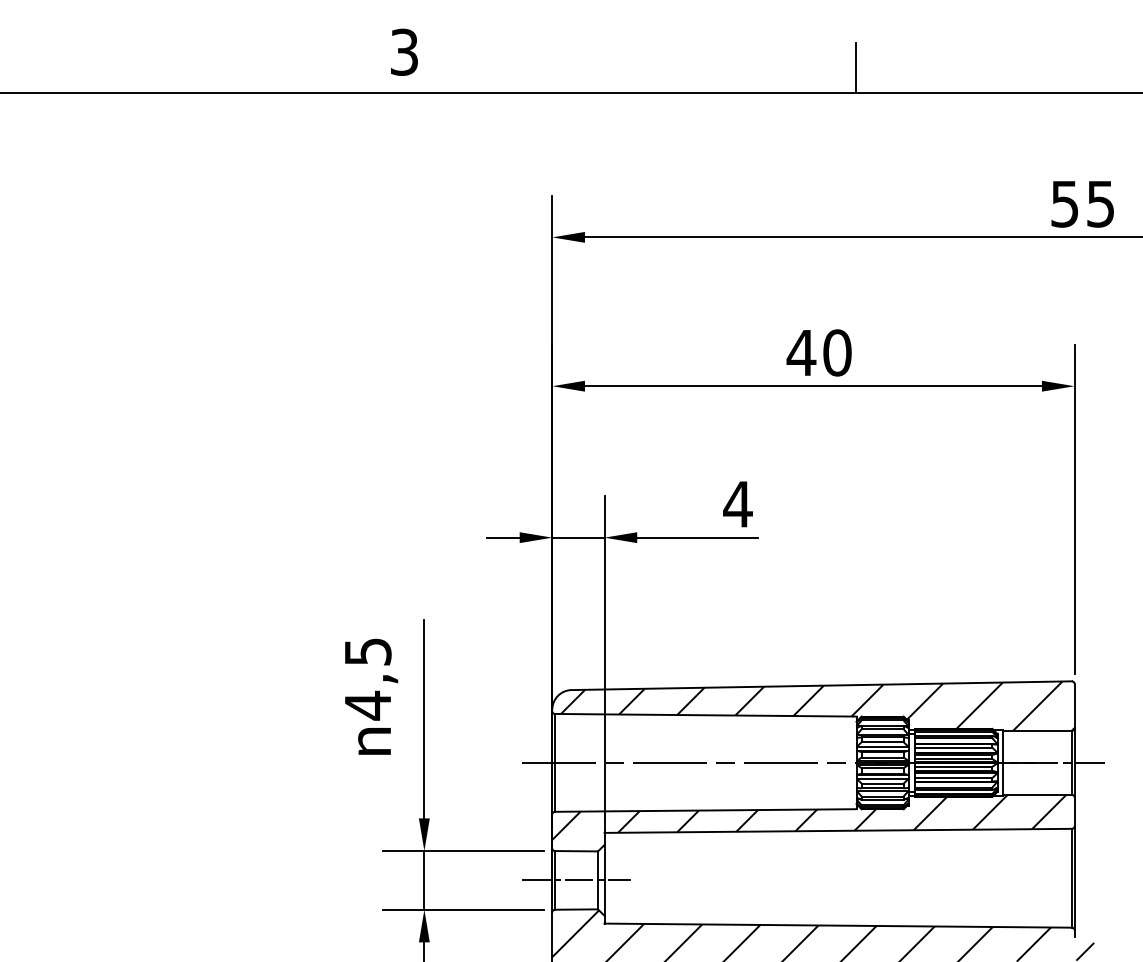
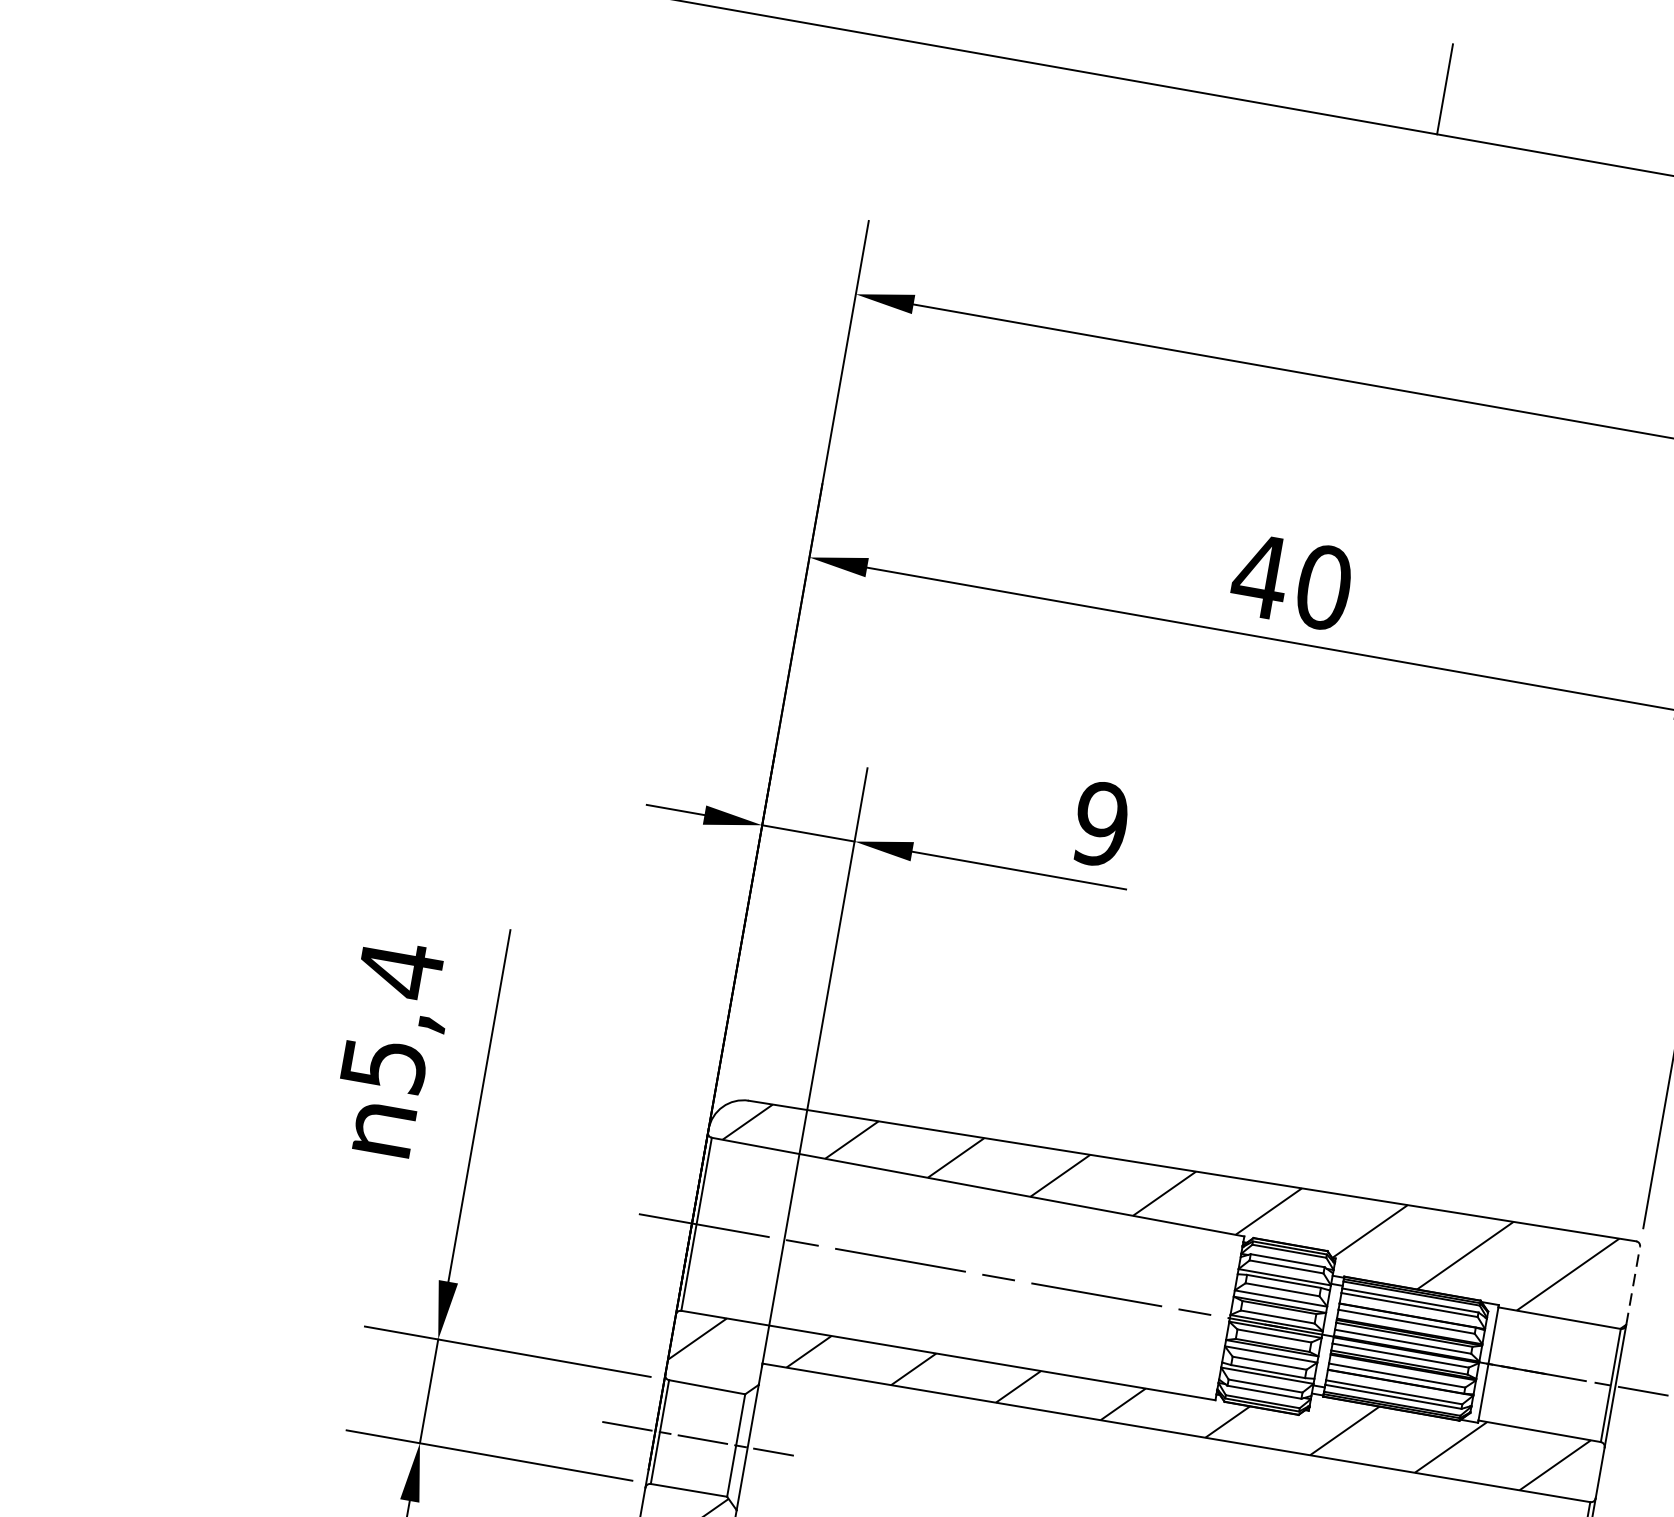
text: (737, 504) -> (1099, 824), 4 -> 9
text: (368, 678) -> (393, 1016), 4,5 -> 5,4
line: (1074, 705) -> (1633, 1284), solid -> dashed

